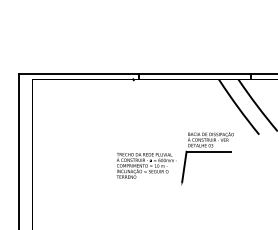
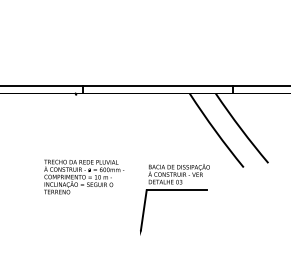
text: (146, 165) -> (83, 176), moved

